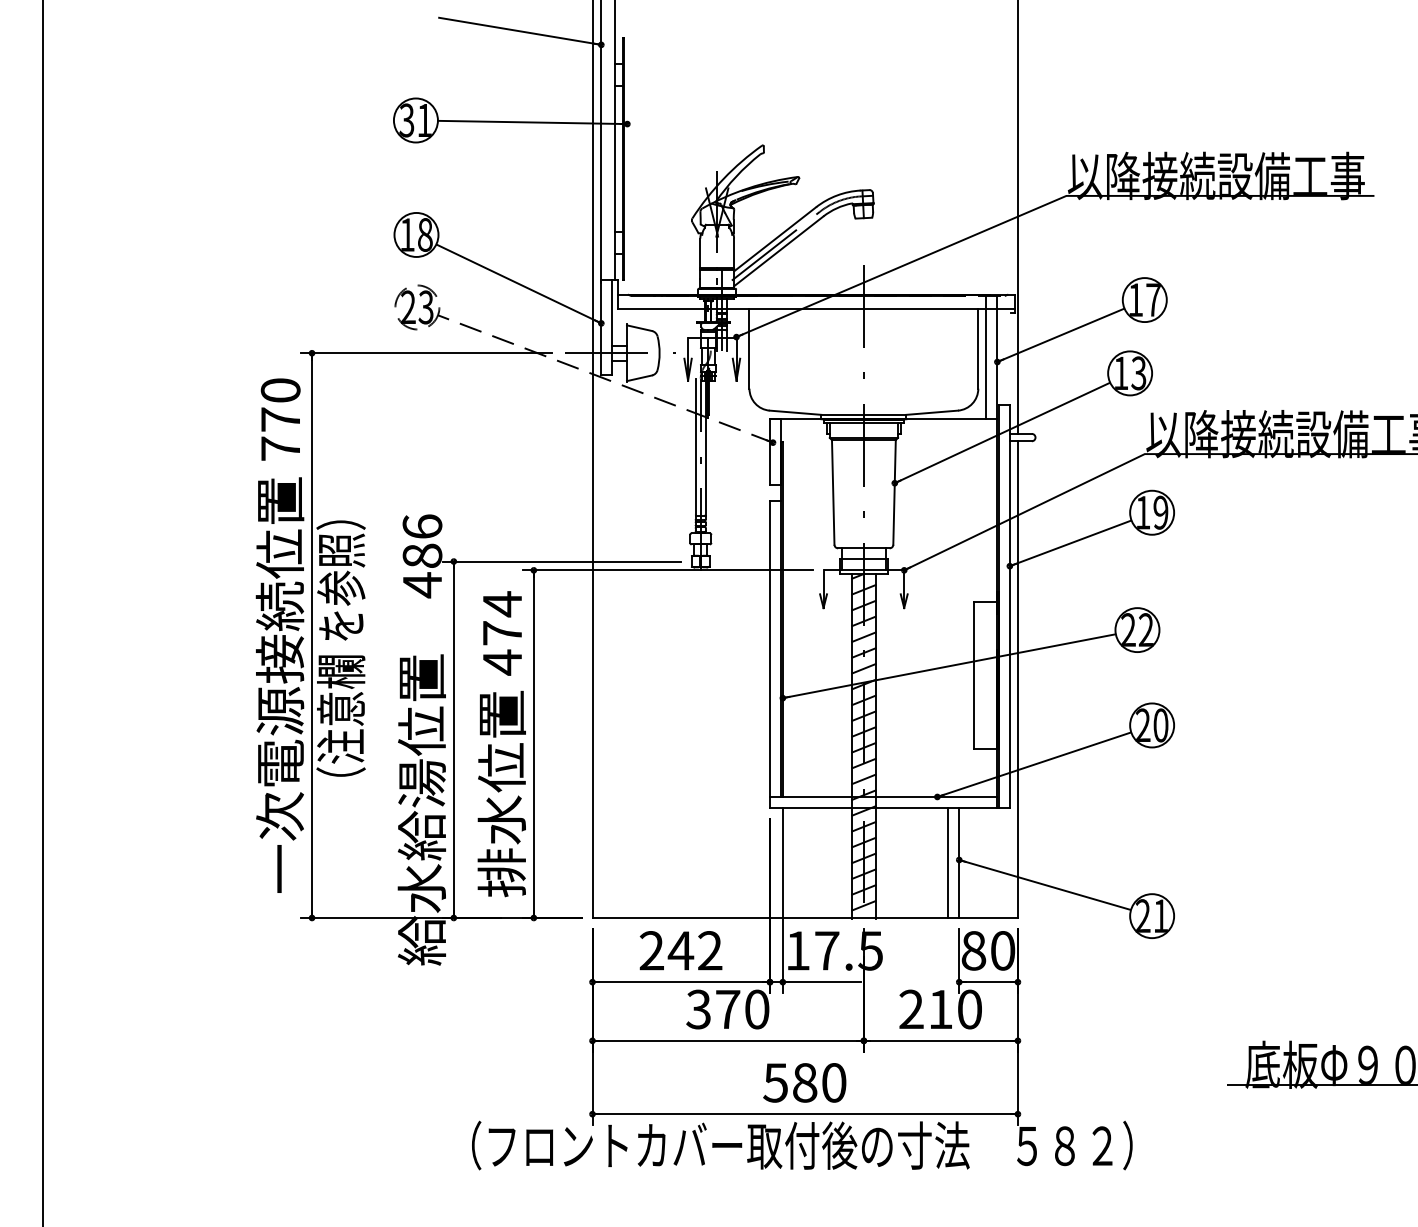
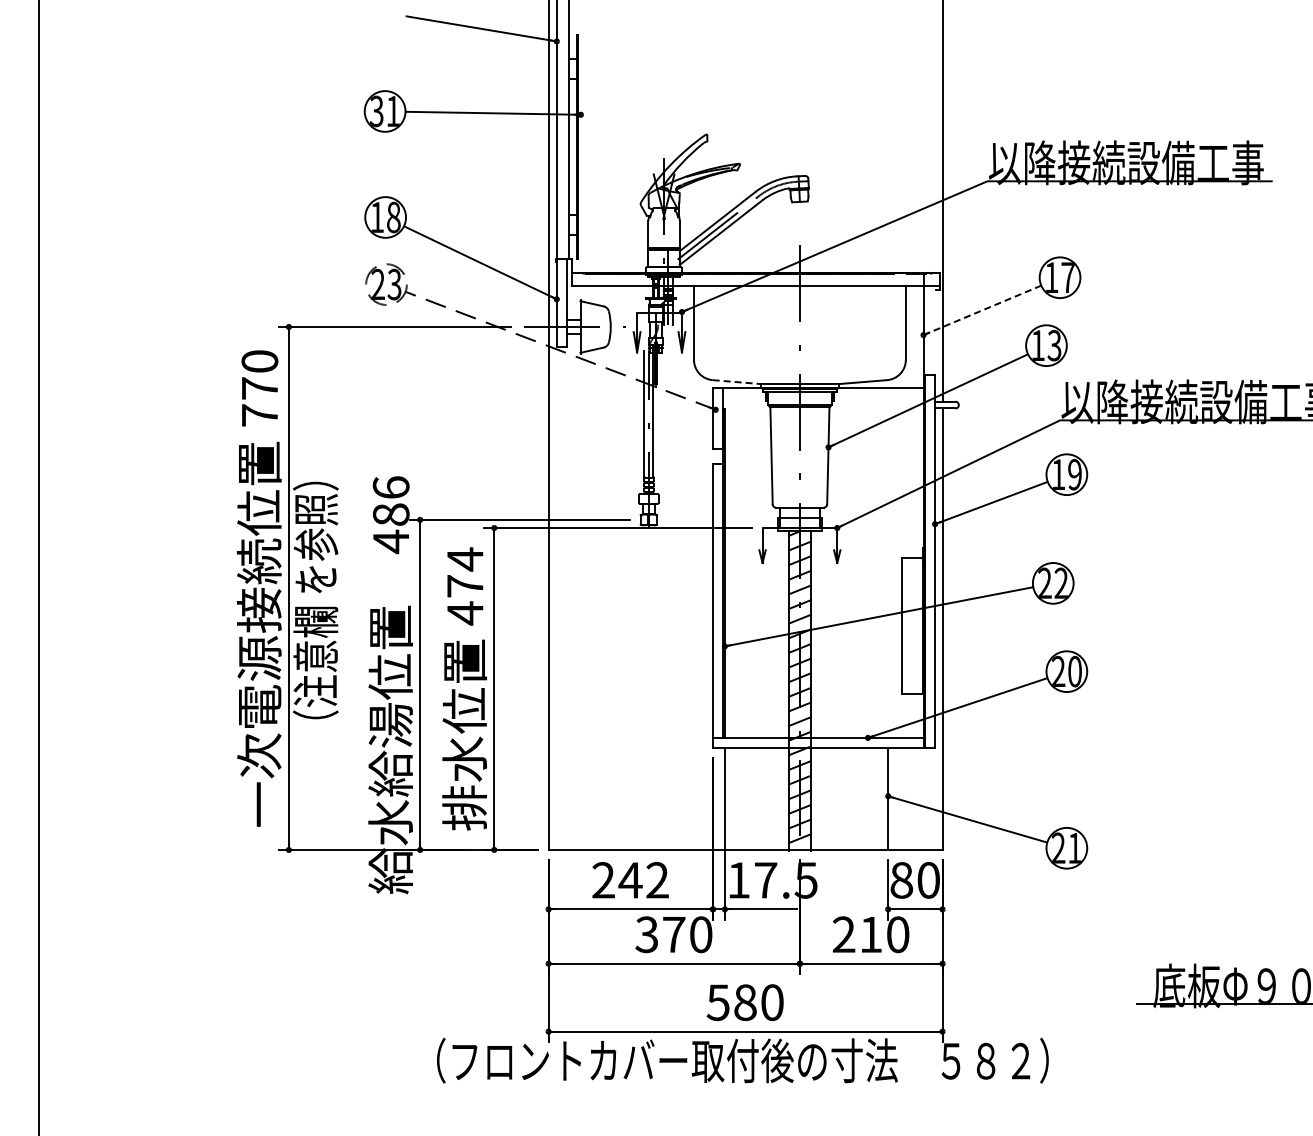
line: (1061, 335) -> (982, 310), solid -> dashed
line: (986, 358) -> (913, 331), removed
line: (796, 413) -> (737, 382), solid -> dashed
line: (948, 862) -> (878, 798), removed

